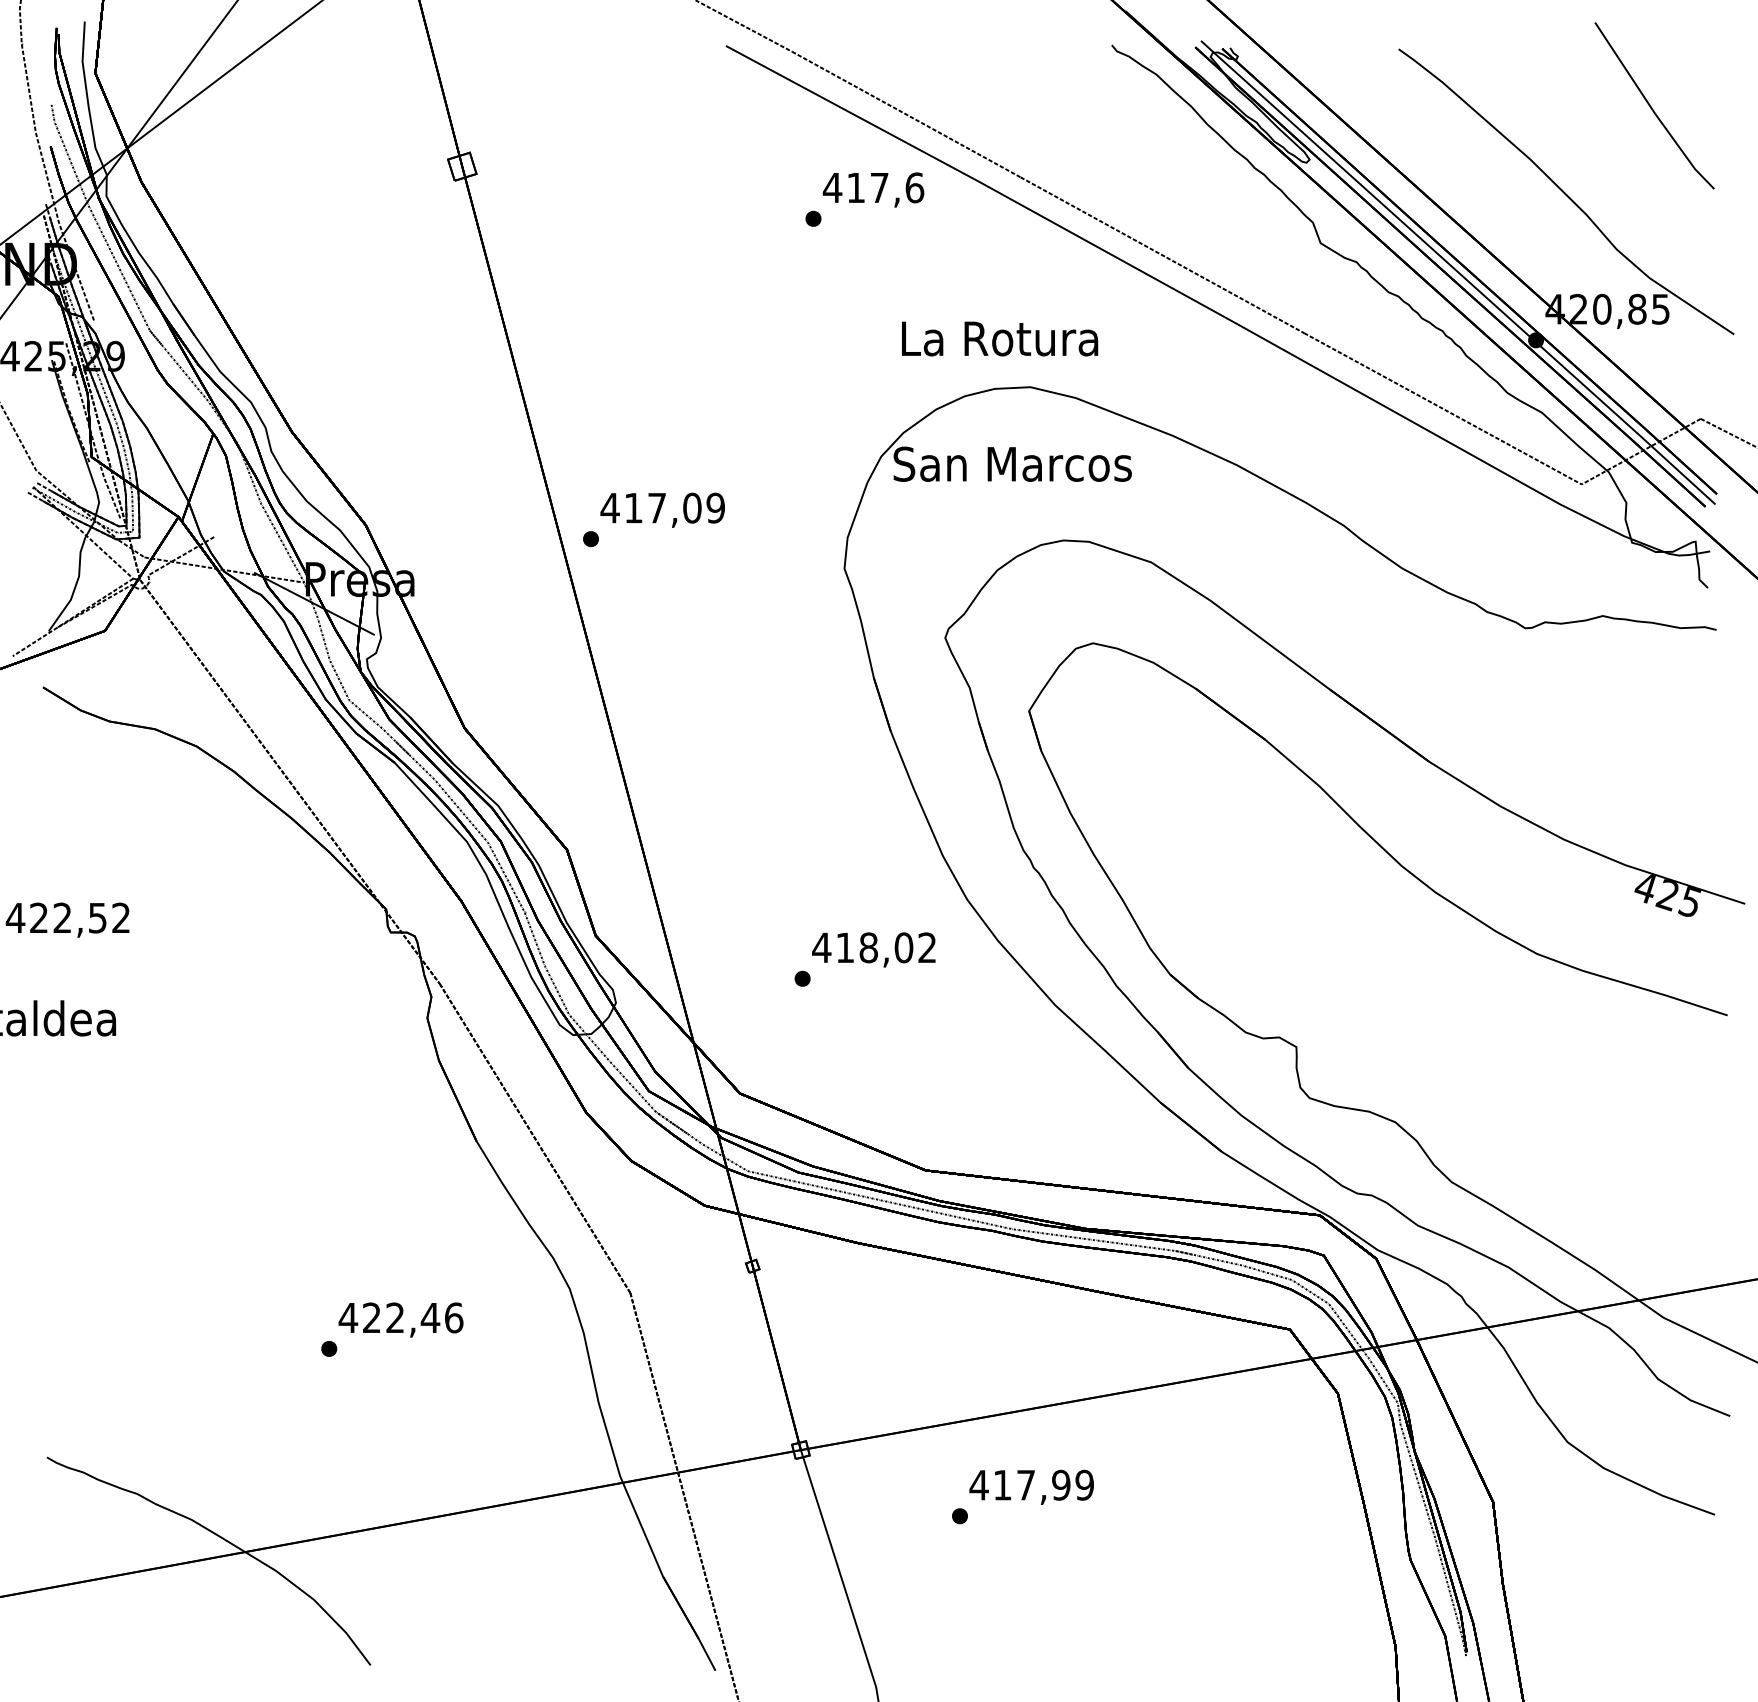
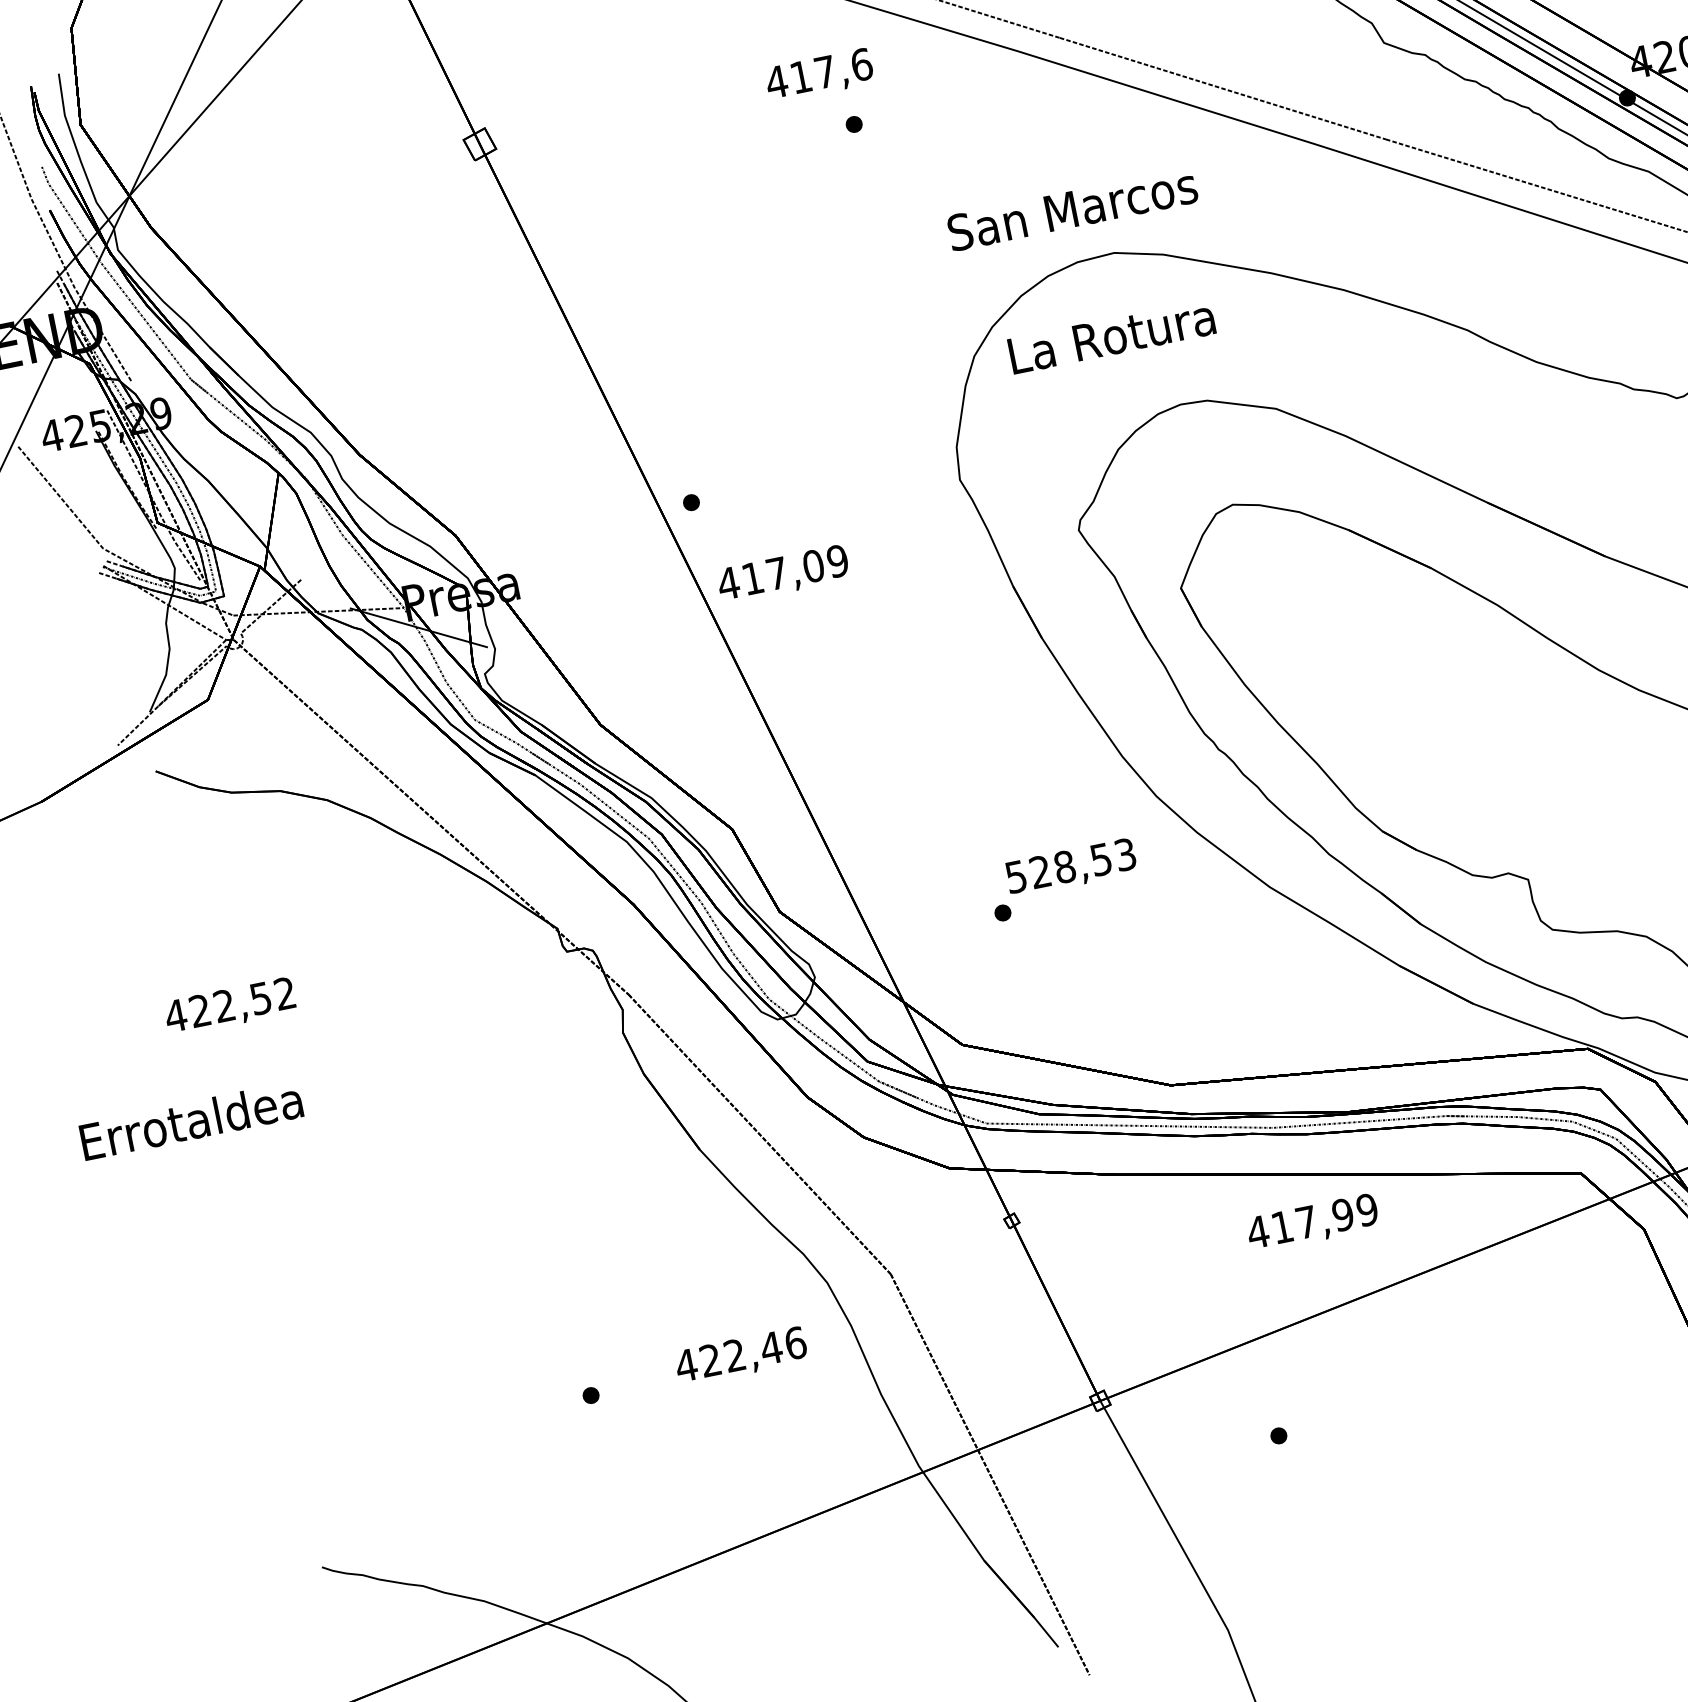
text: (873, 189) -> (819, 75), moved
text: (1000, 338) -> (1072, 208), La Rotura -> San Marcos
text: (1012, 463) -> (1111, 335), San Marcos -> La Rotura
text: (662, 509) -> (782, 573), moved
text: (874, 947) -> (1070, 865), 418,02 -> 528,53
text: (400, 1319) -> (740, 1356), moved
text: (1031, 1486) -> (1312, 1222), moved

